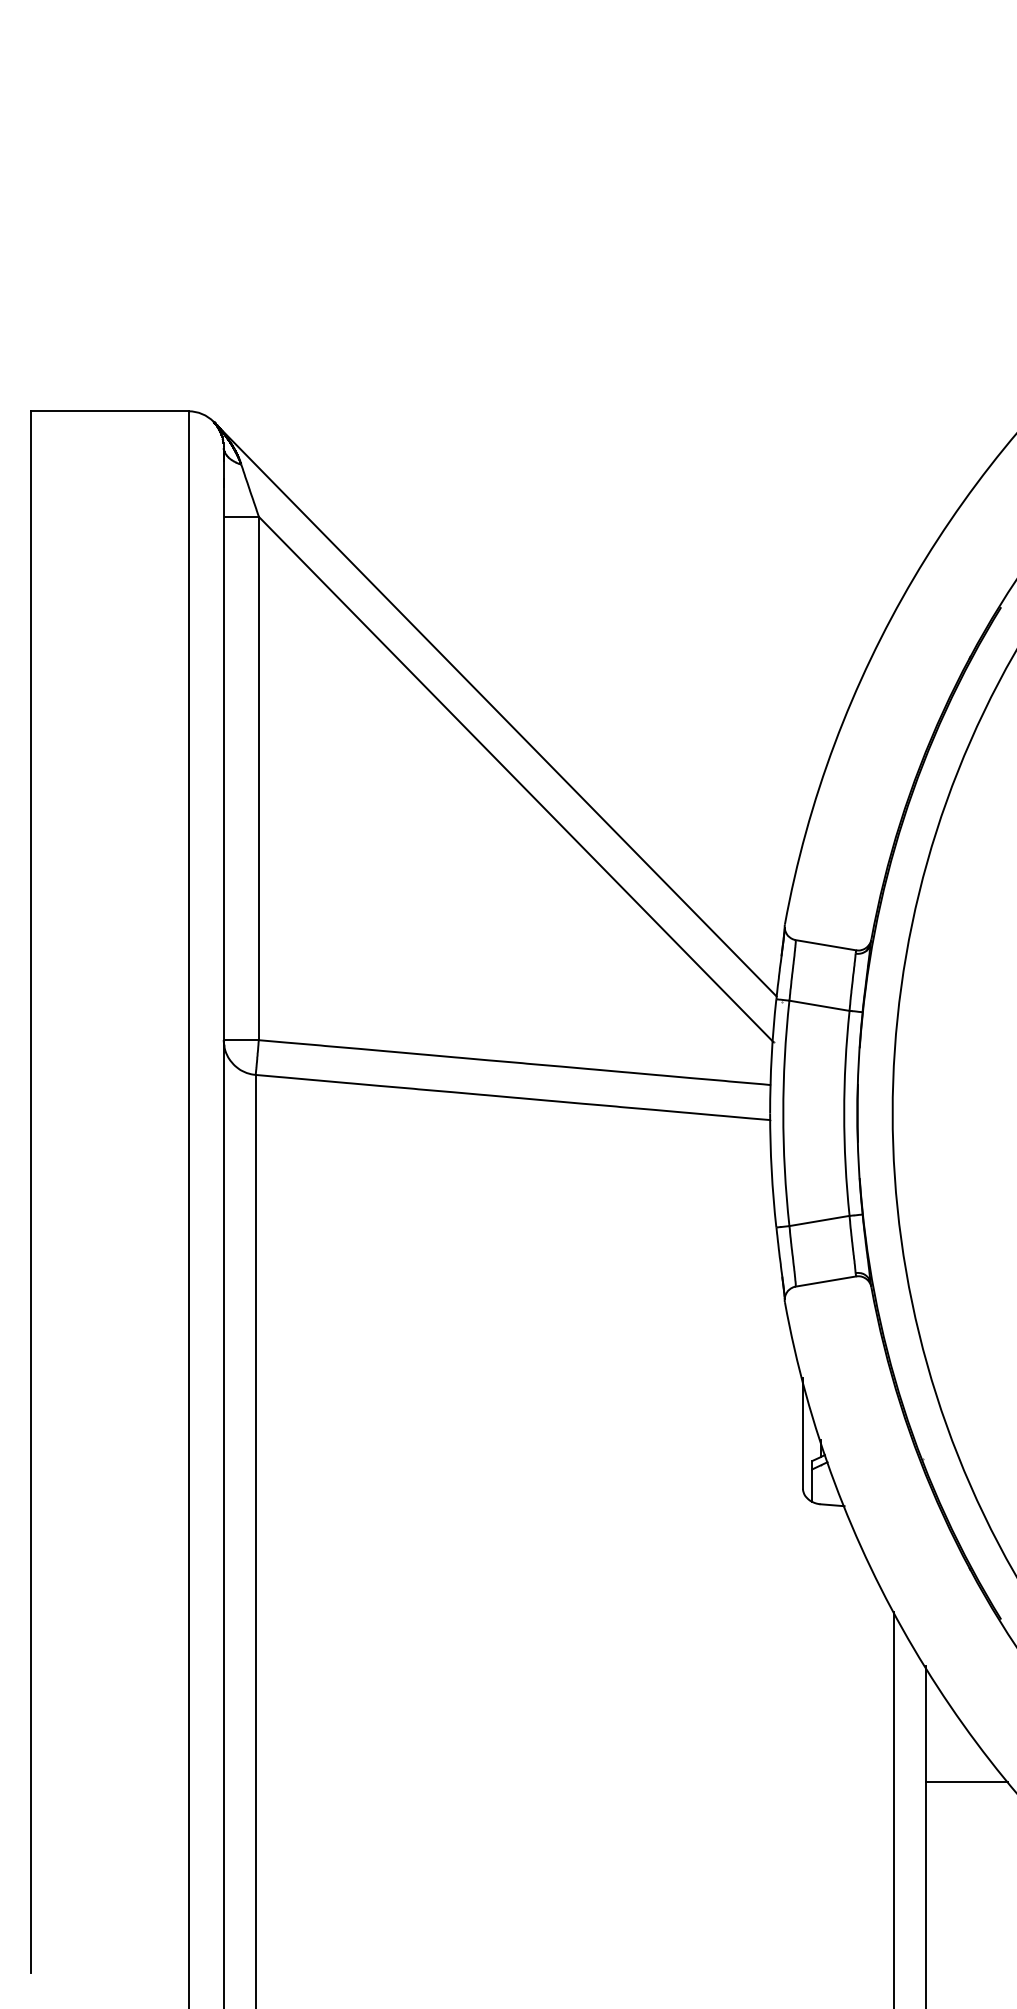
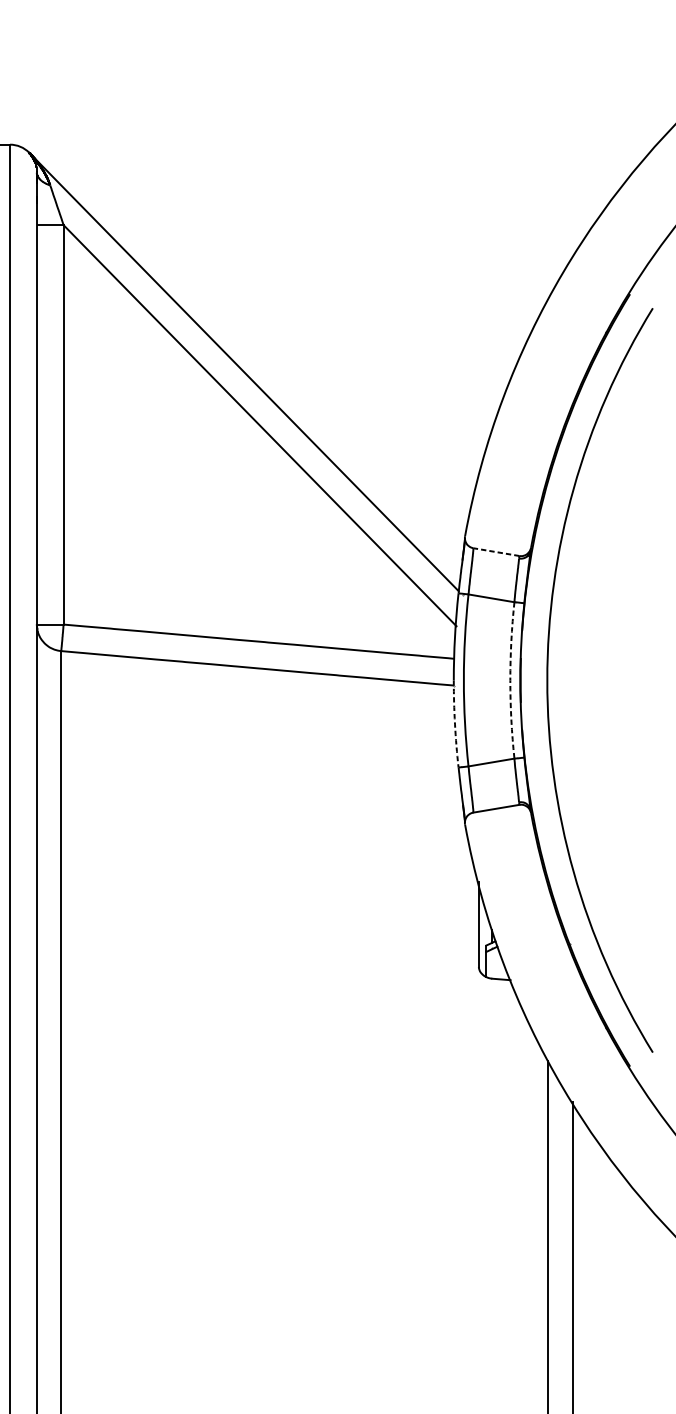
line: (825, 945) -> (496, 552), solid -> dashed
arc: (844, 1113) -> (510, 680), solid -> dashed
arc: (771, 1170) -> (454, 724), solid -> dashed
line: (966, 1781) -> (603, 1190), removed

